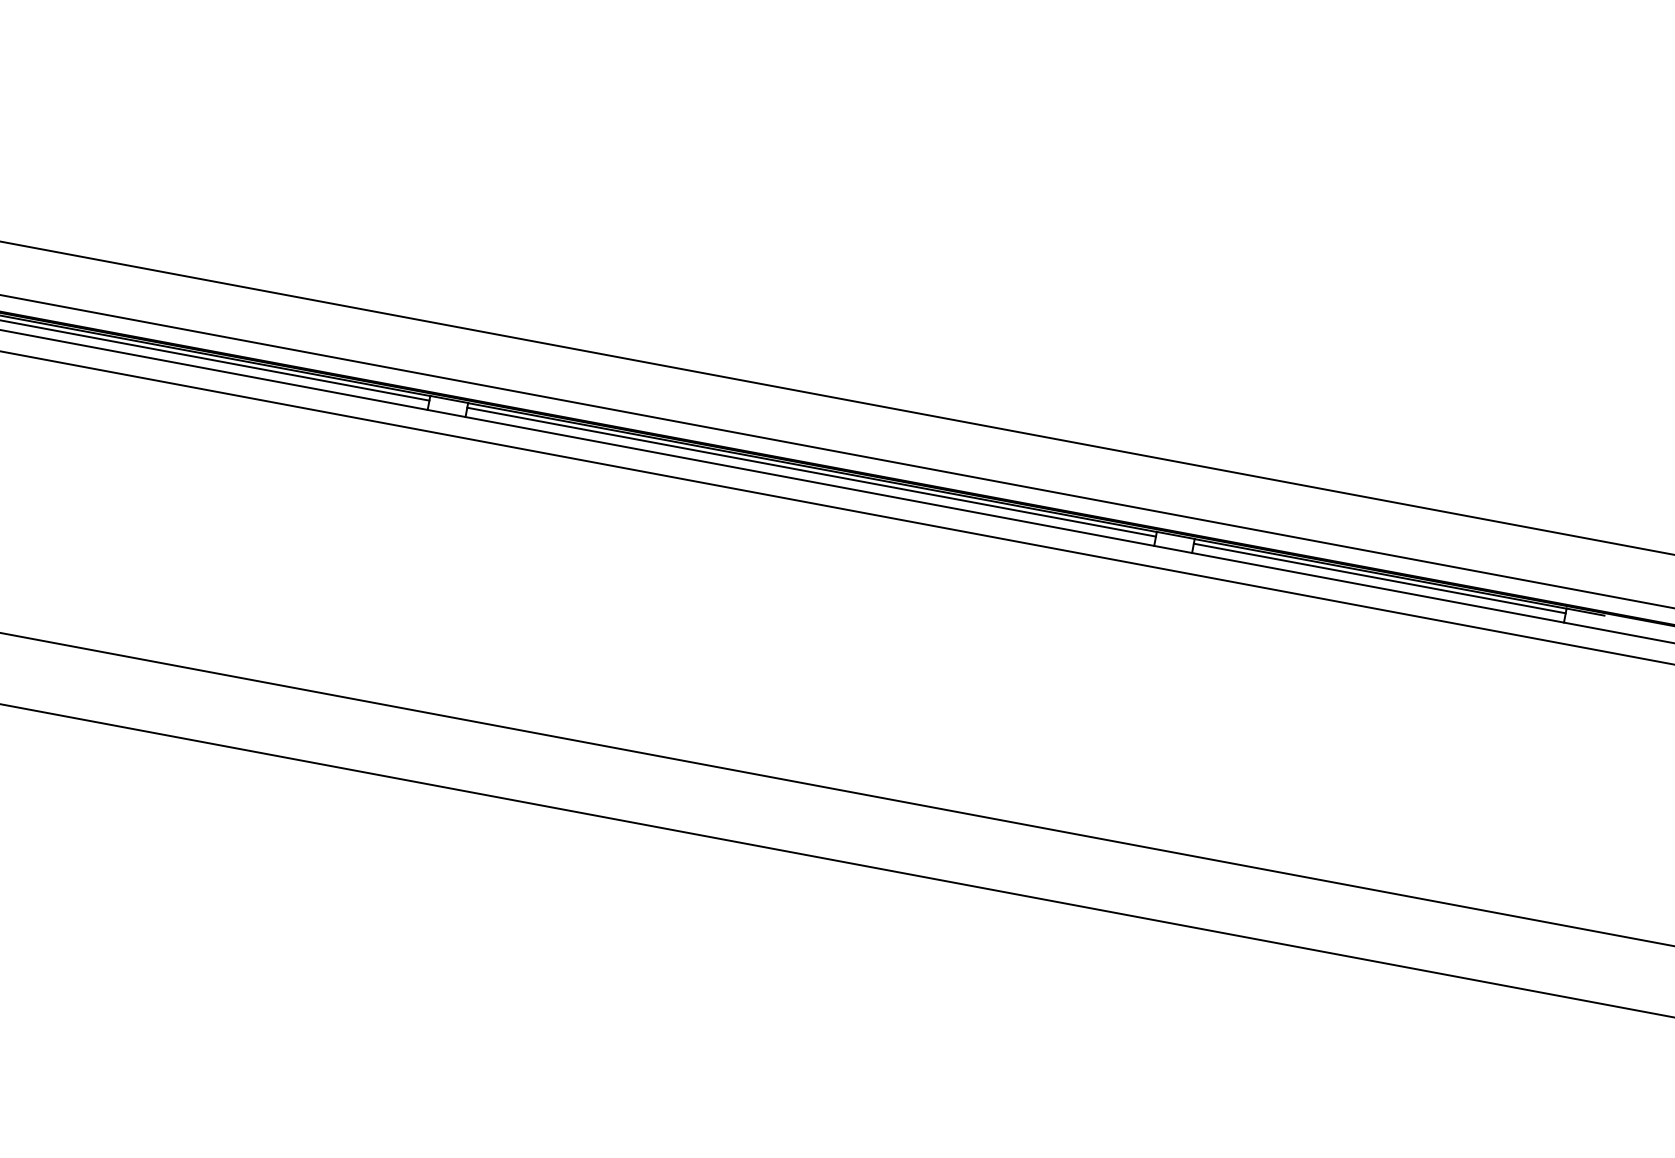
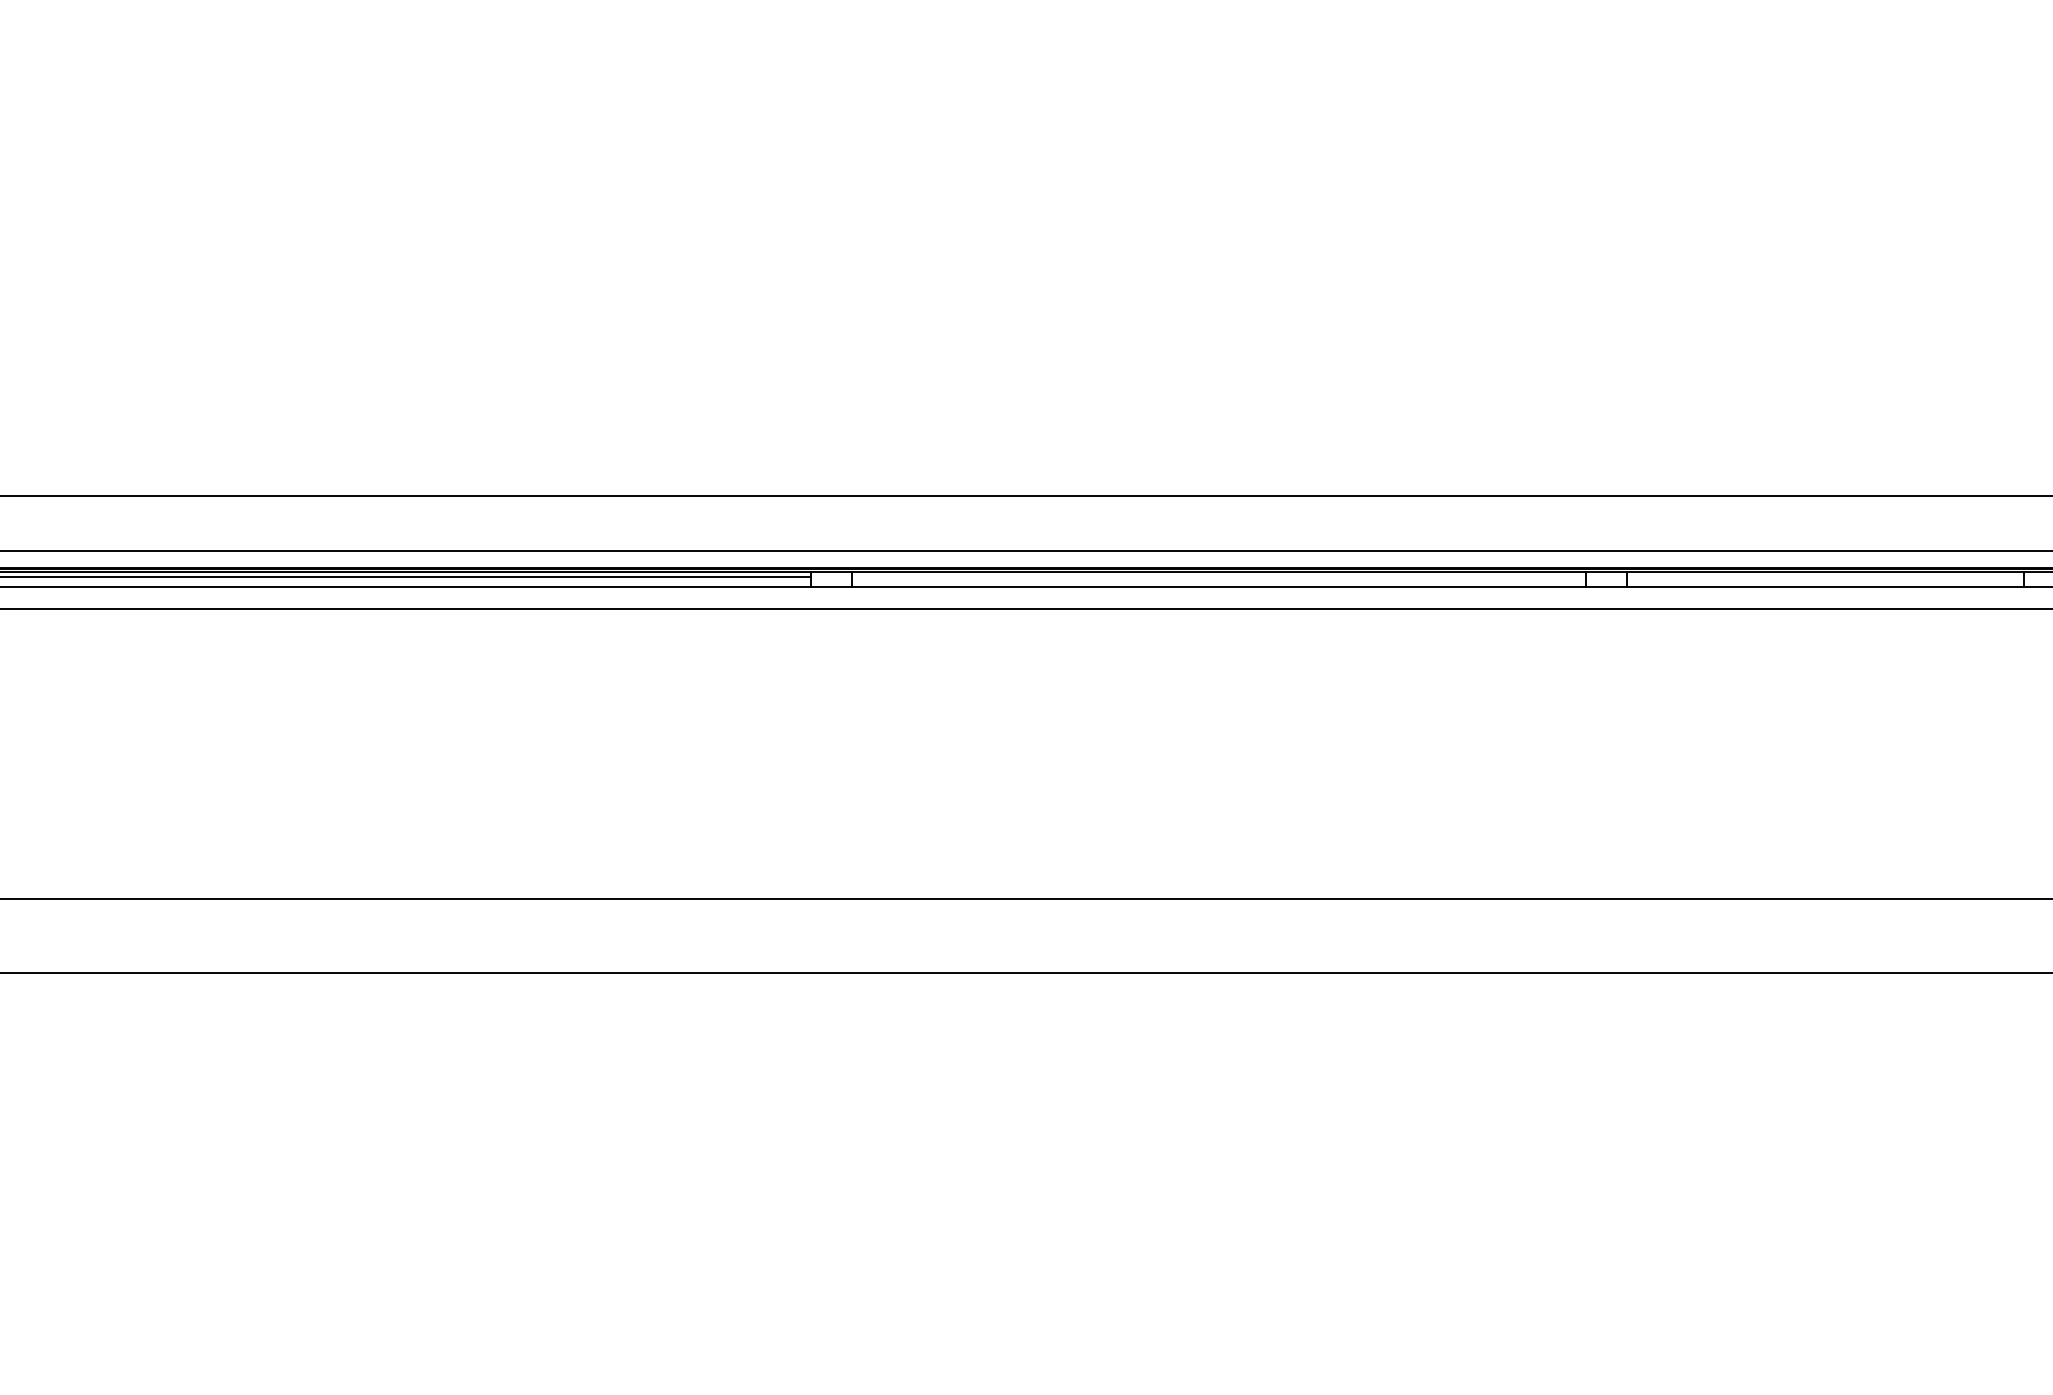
line: (811, 471) -> (1218, 576), removed
line: (1379, 577) -> (1824, 576), removed

